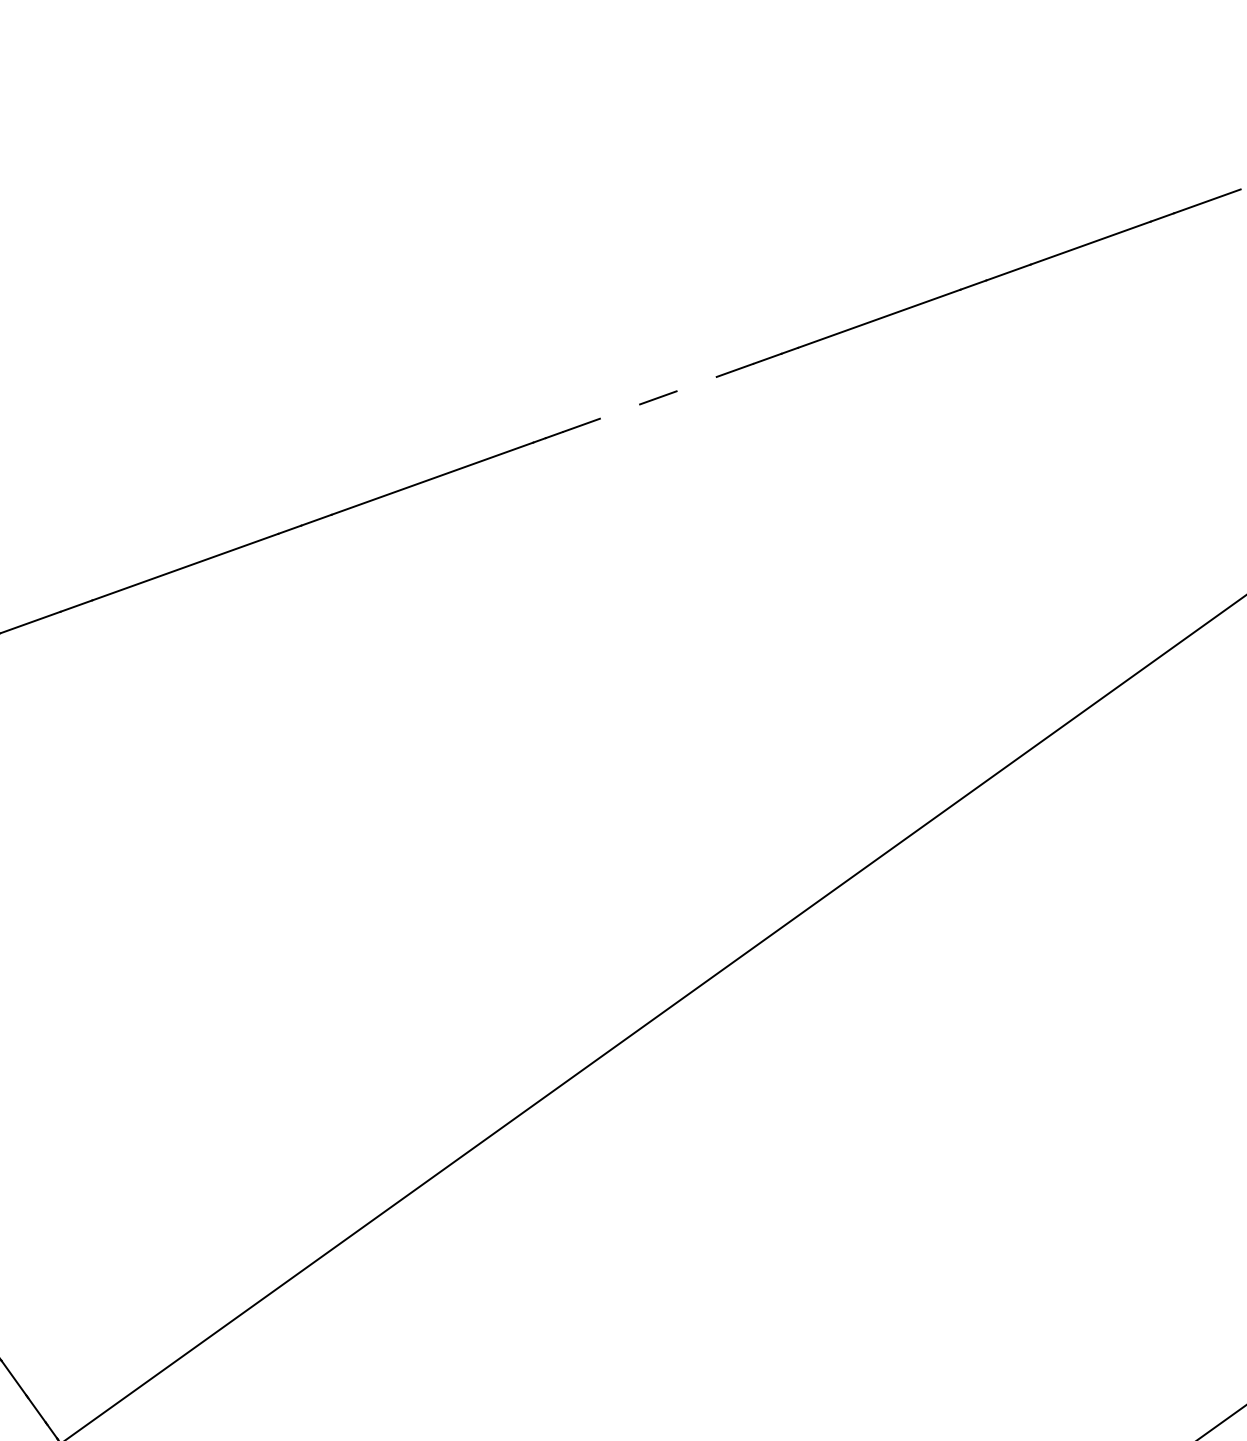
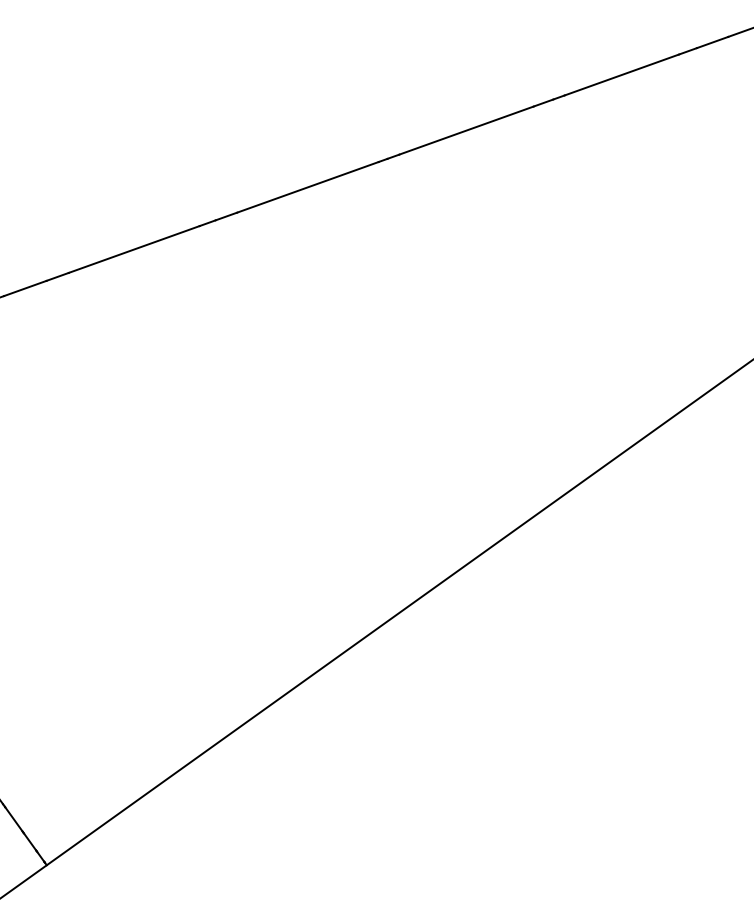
line: (658, 397) -> (466, 130), dashed -> solid

